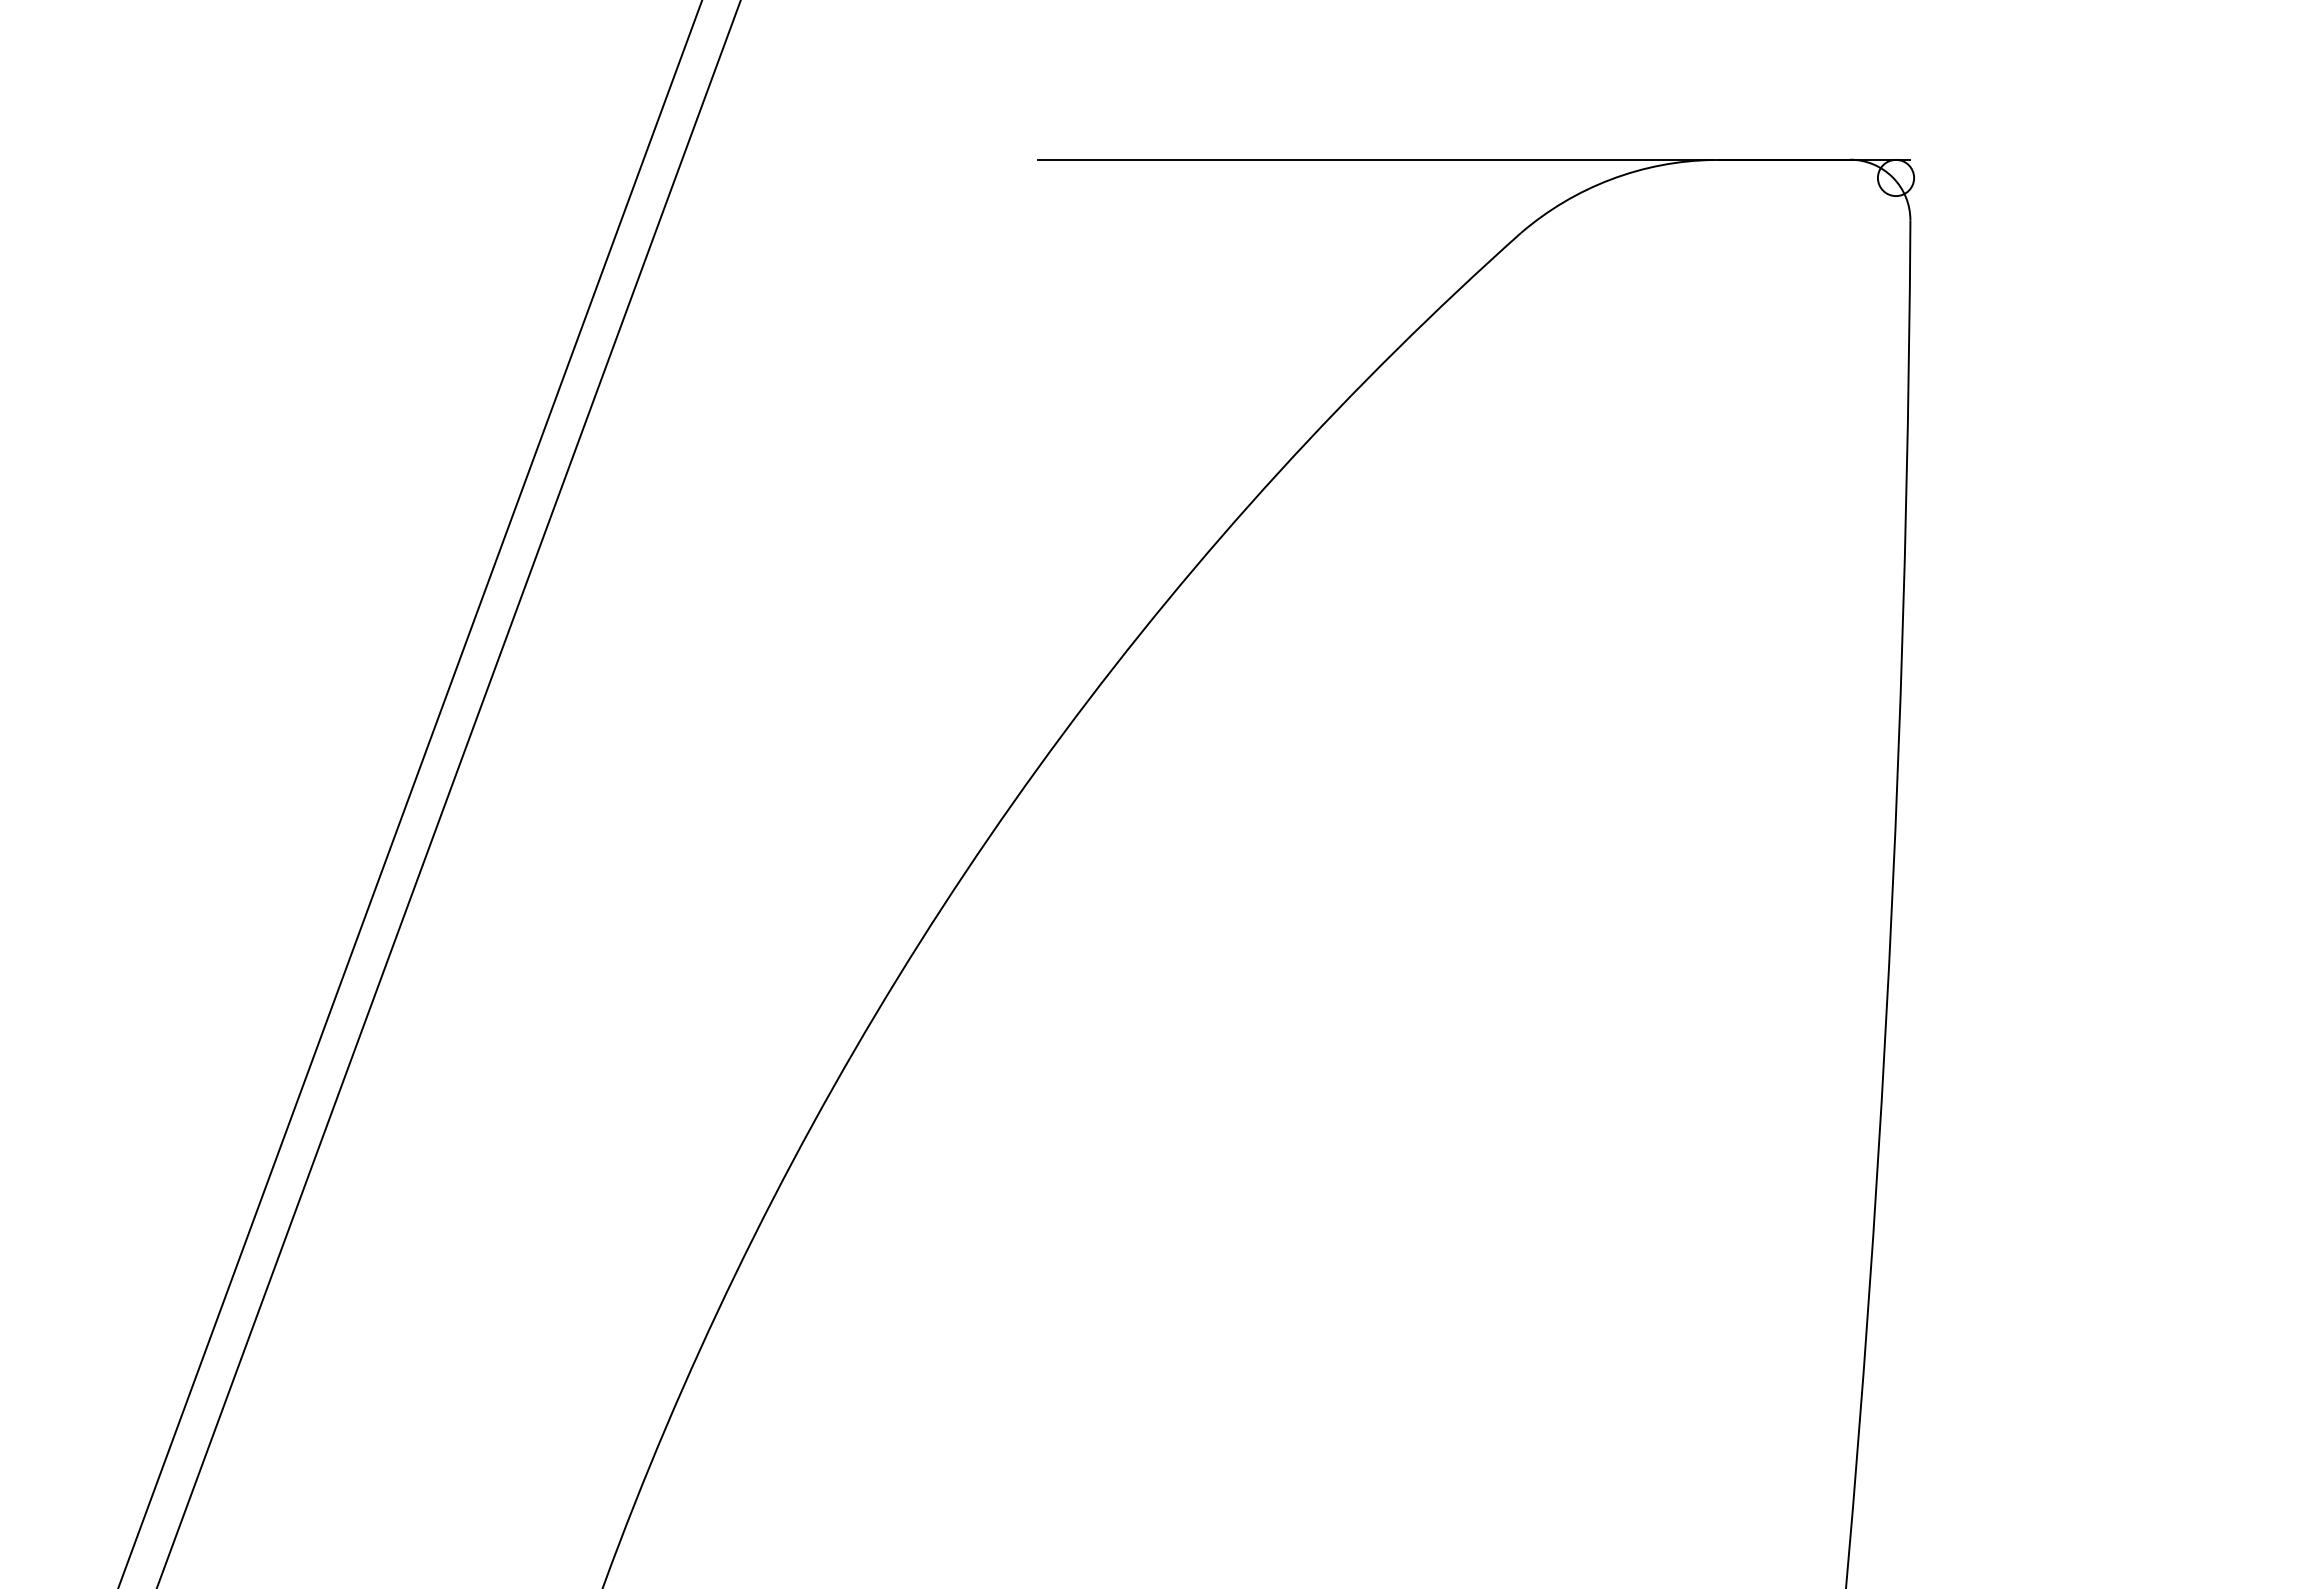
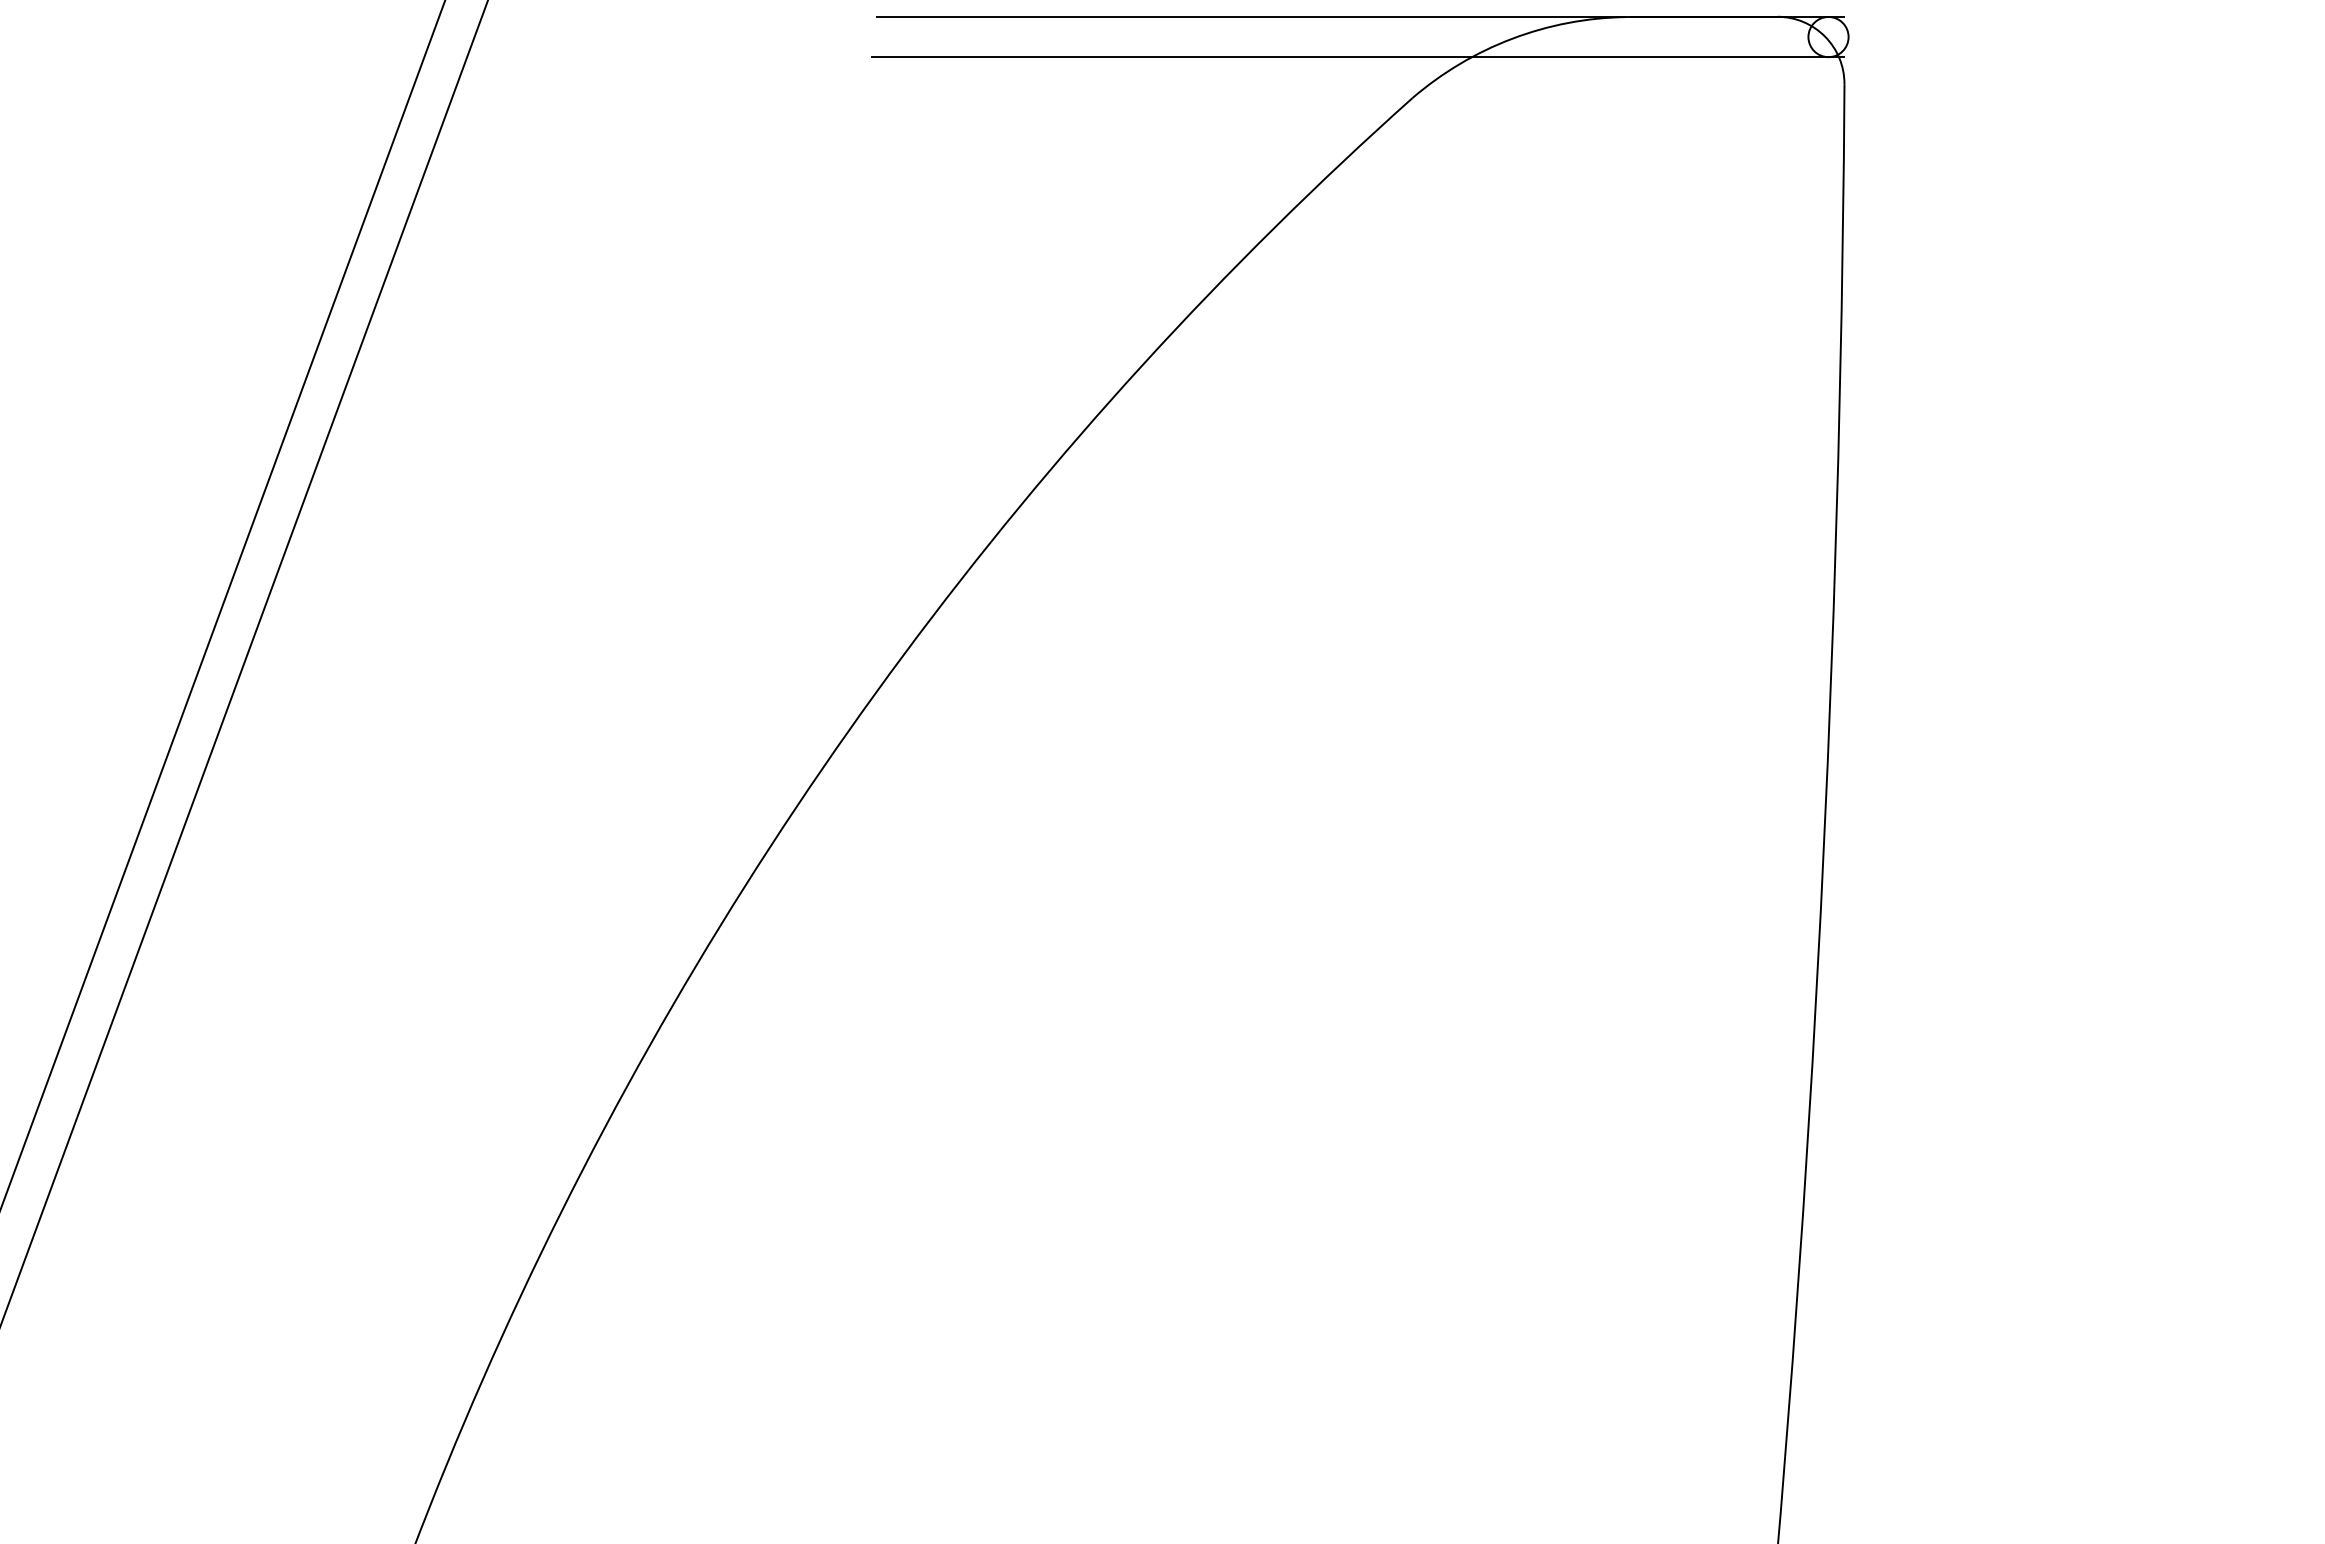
line: (1471, 196) -> (1357, 57), added

